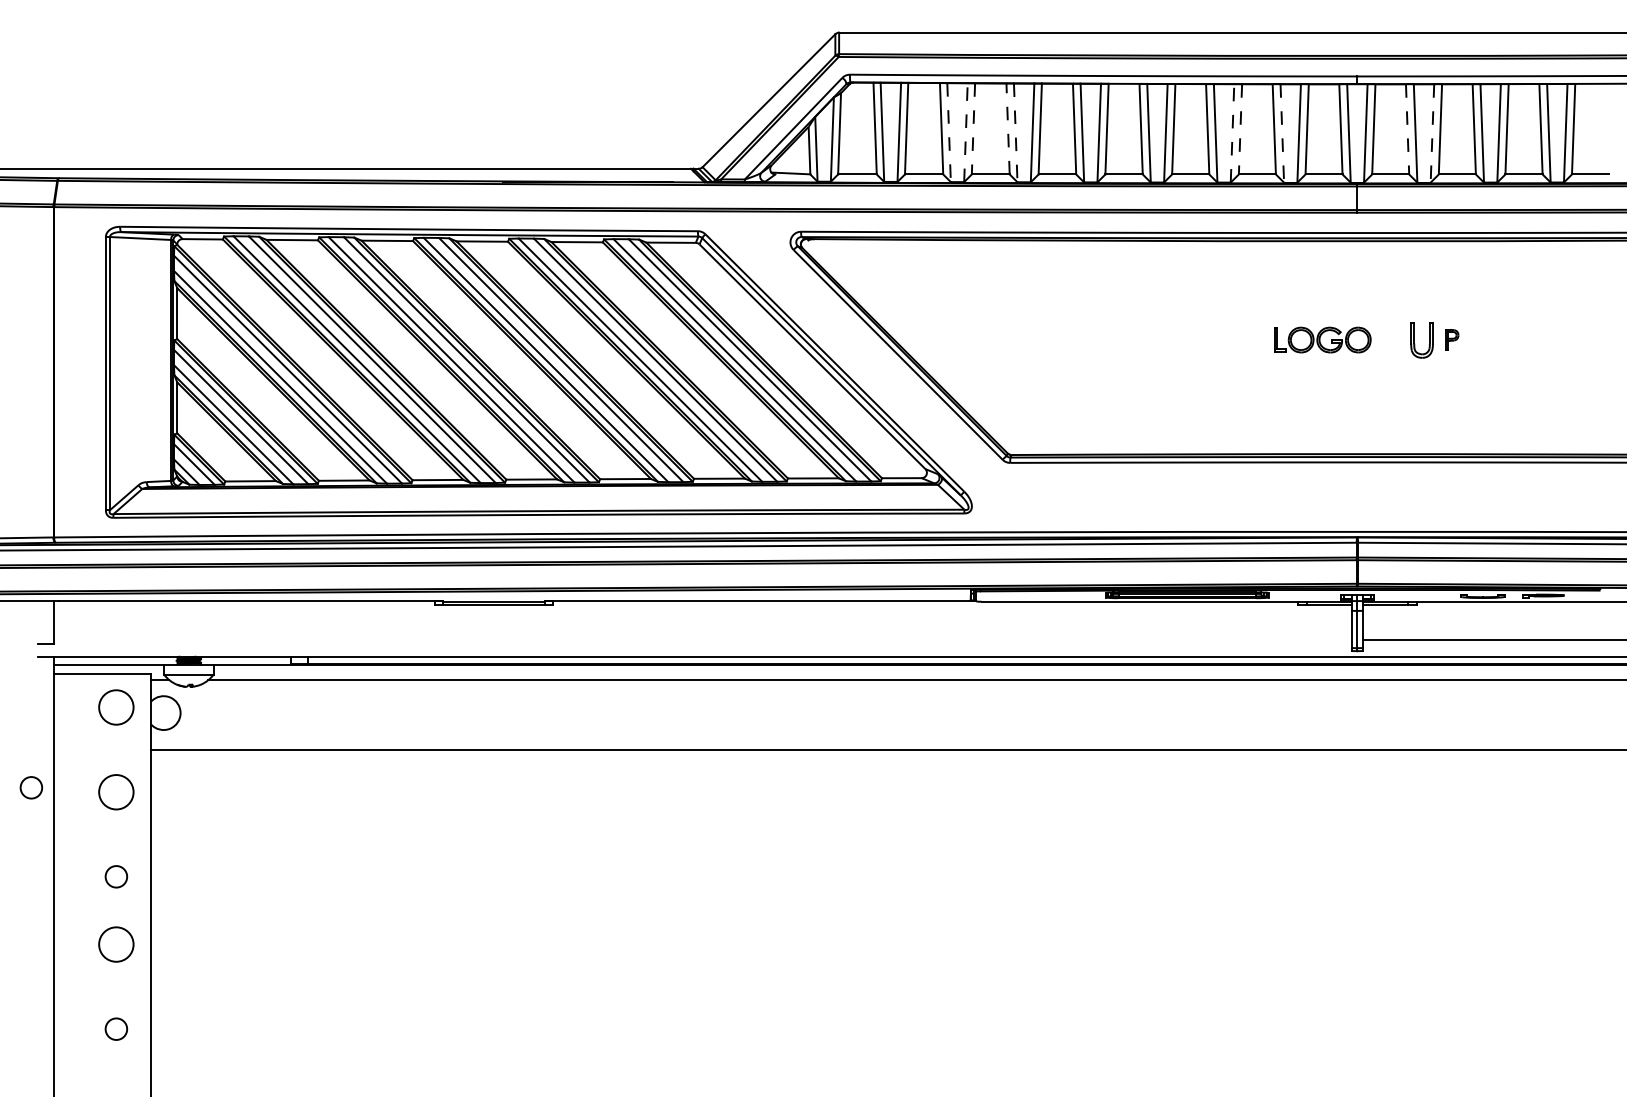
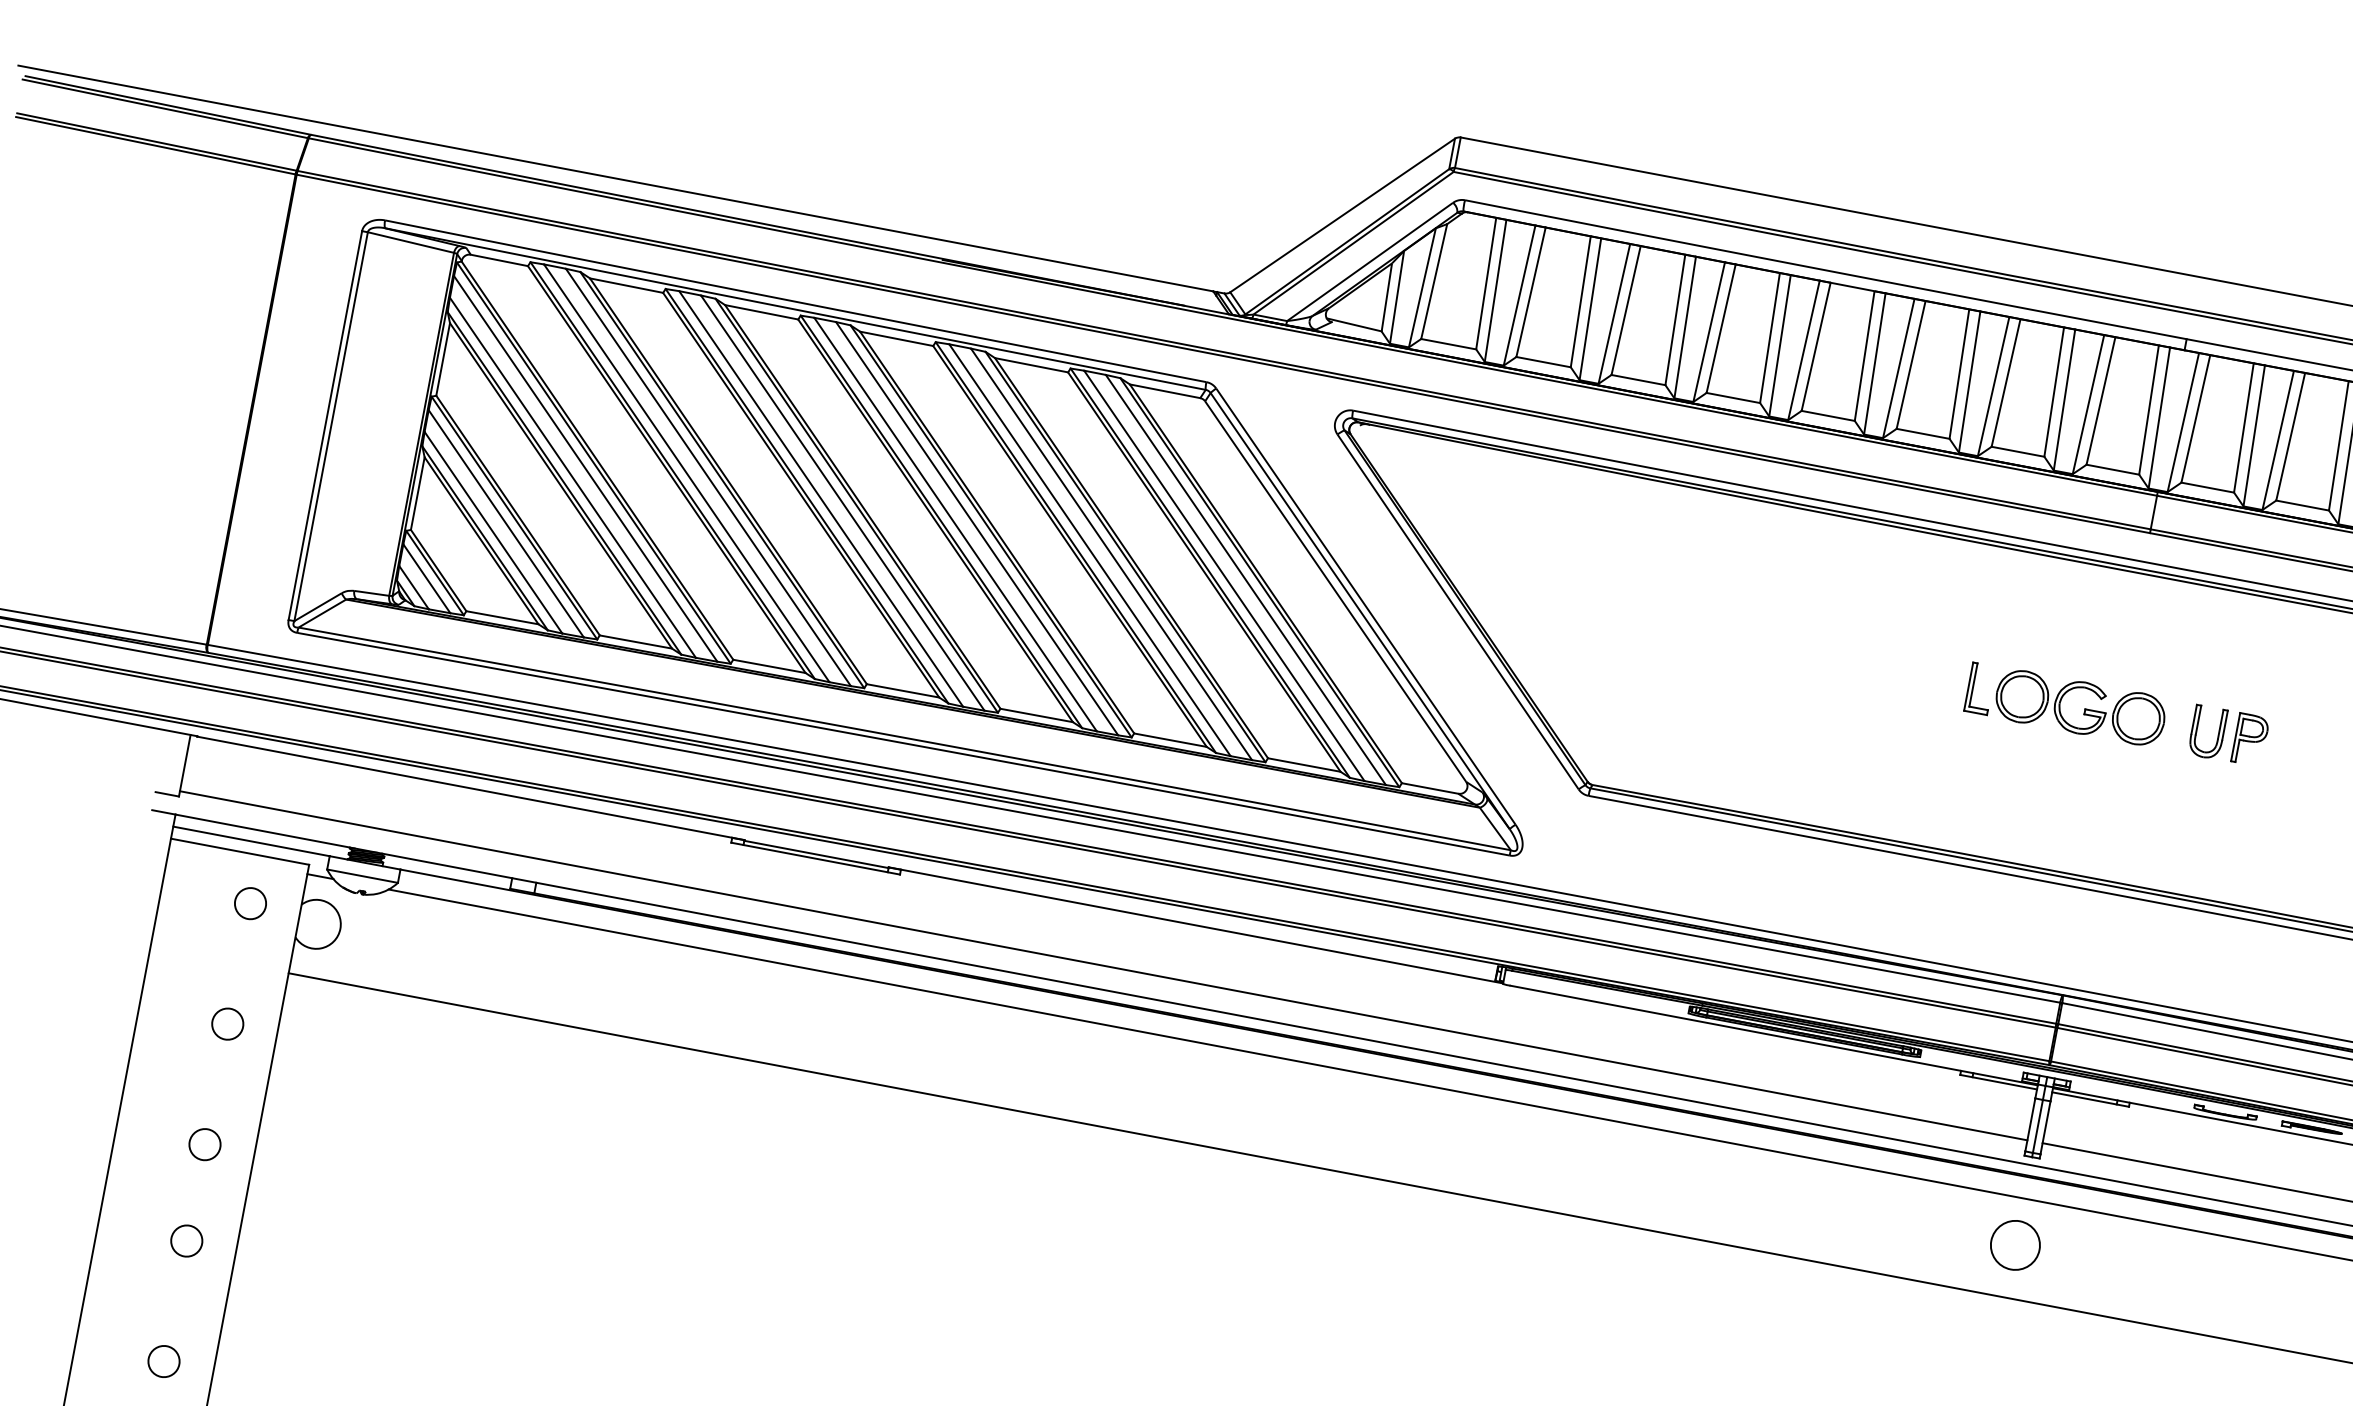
line: (973, 128) -> (1626, 310), dashed -> solid
line: (1008, 129) -> (1675, 320), dashed -> solid
line: (1240, 129) -> (2006, 383), dashed -> solid
line: (1407, 129) -> (2243, 428), dashed -> solid
line: (949, 132) -> (1591, 309), dashed -> solid
line: (965, 132) -> (1613, 313), dashed -> solid
line: (1232, 132) -> (1993, 385), dashed -> solid
line: (1015, 133) -> (1684, 328), dashed -> solid
line: (1282, 133) -> (2064, 400), dashed -> solid
line: (1432, 133) -> (2278, 440), dashed -> solid
part: (1322, 339) -> (2066, 704), size x1.43
part: (1452, 339) -> (2251, 739), size x1.67
line: (703, 640) -> (1104, 966), added
circle: (116, 707) -> (250, 903), size x0.62
circle: (1357, 712) -> (2015, 1244), added
circle: (31, 787) -> (108, 994), removed
circle: (116, 791) -> (228, 1023), size x0.62
circle: (116, 944) -> (186, 1241), size x0.62

